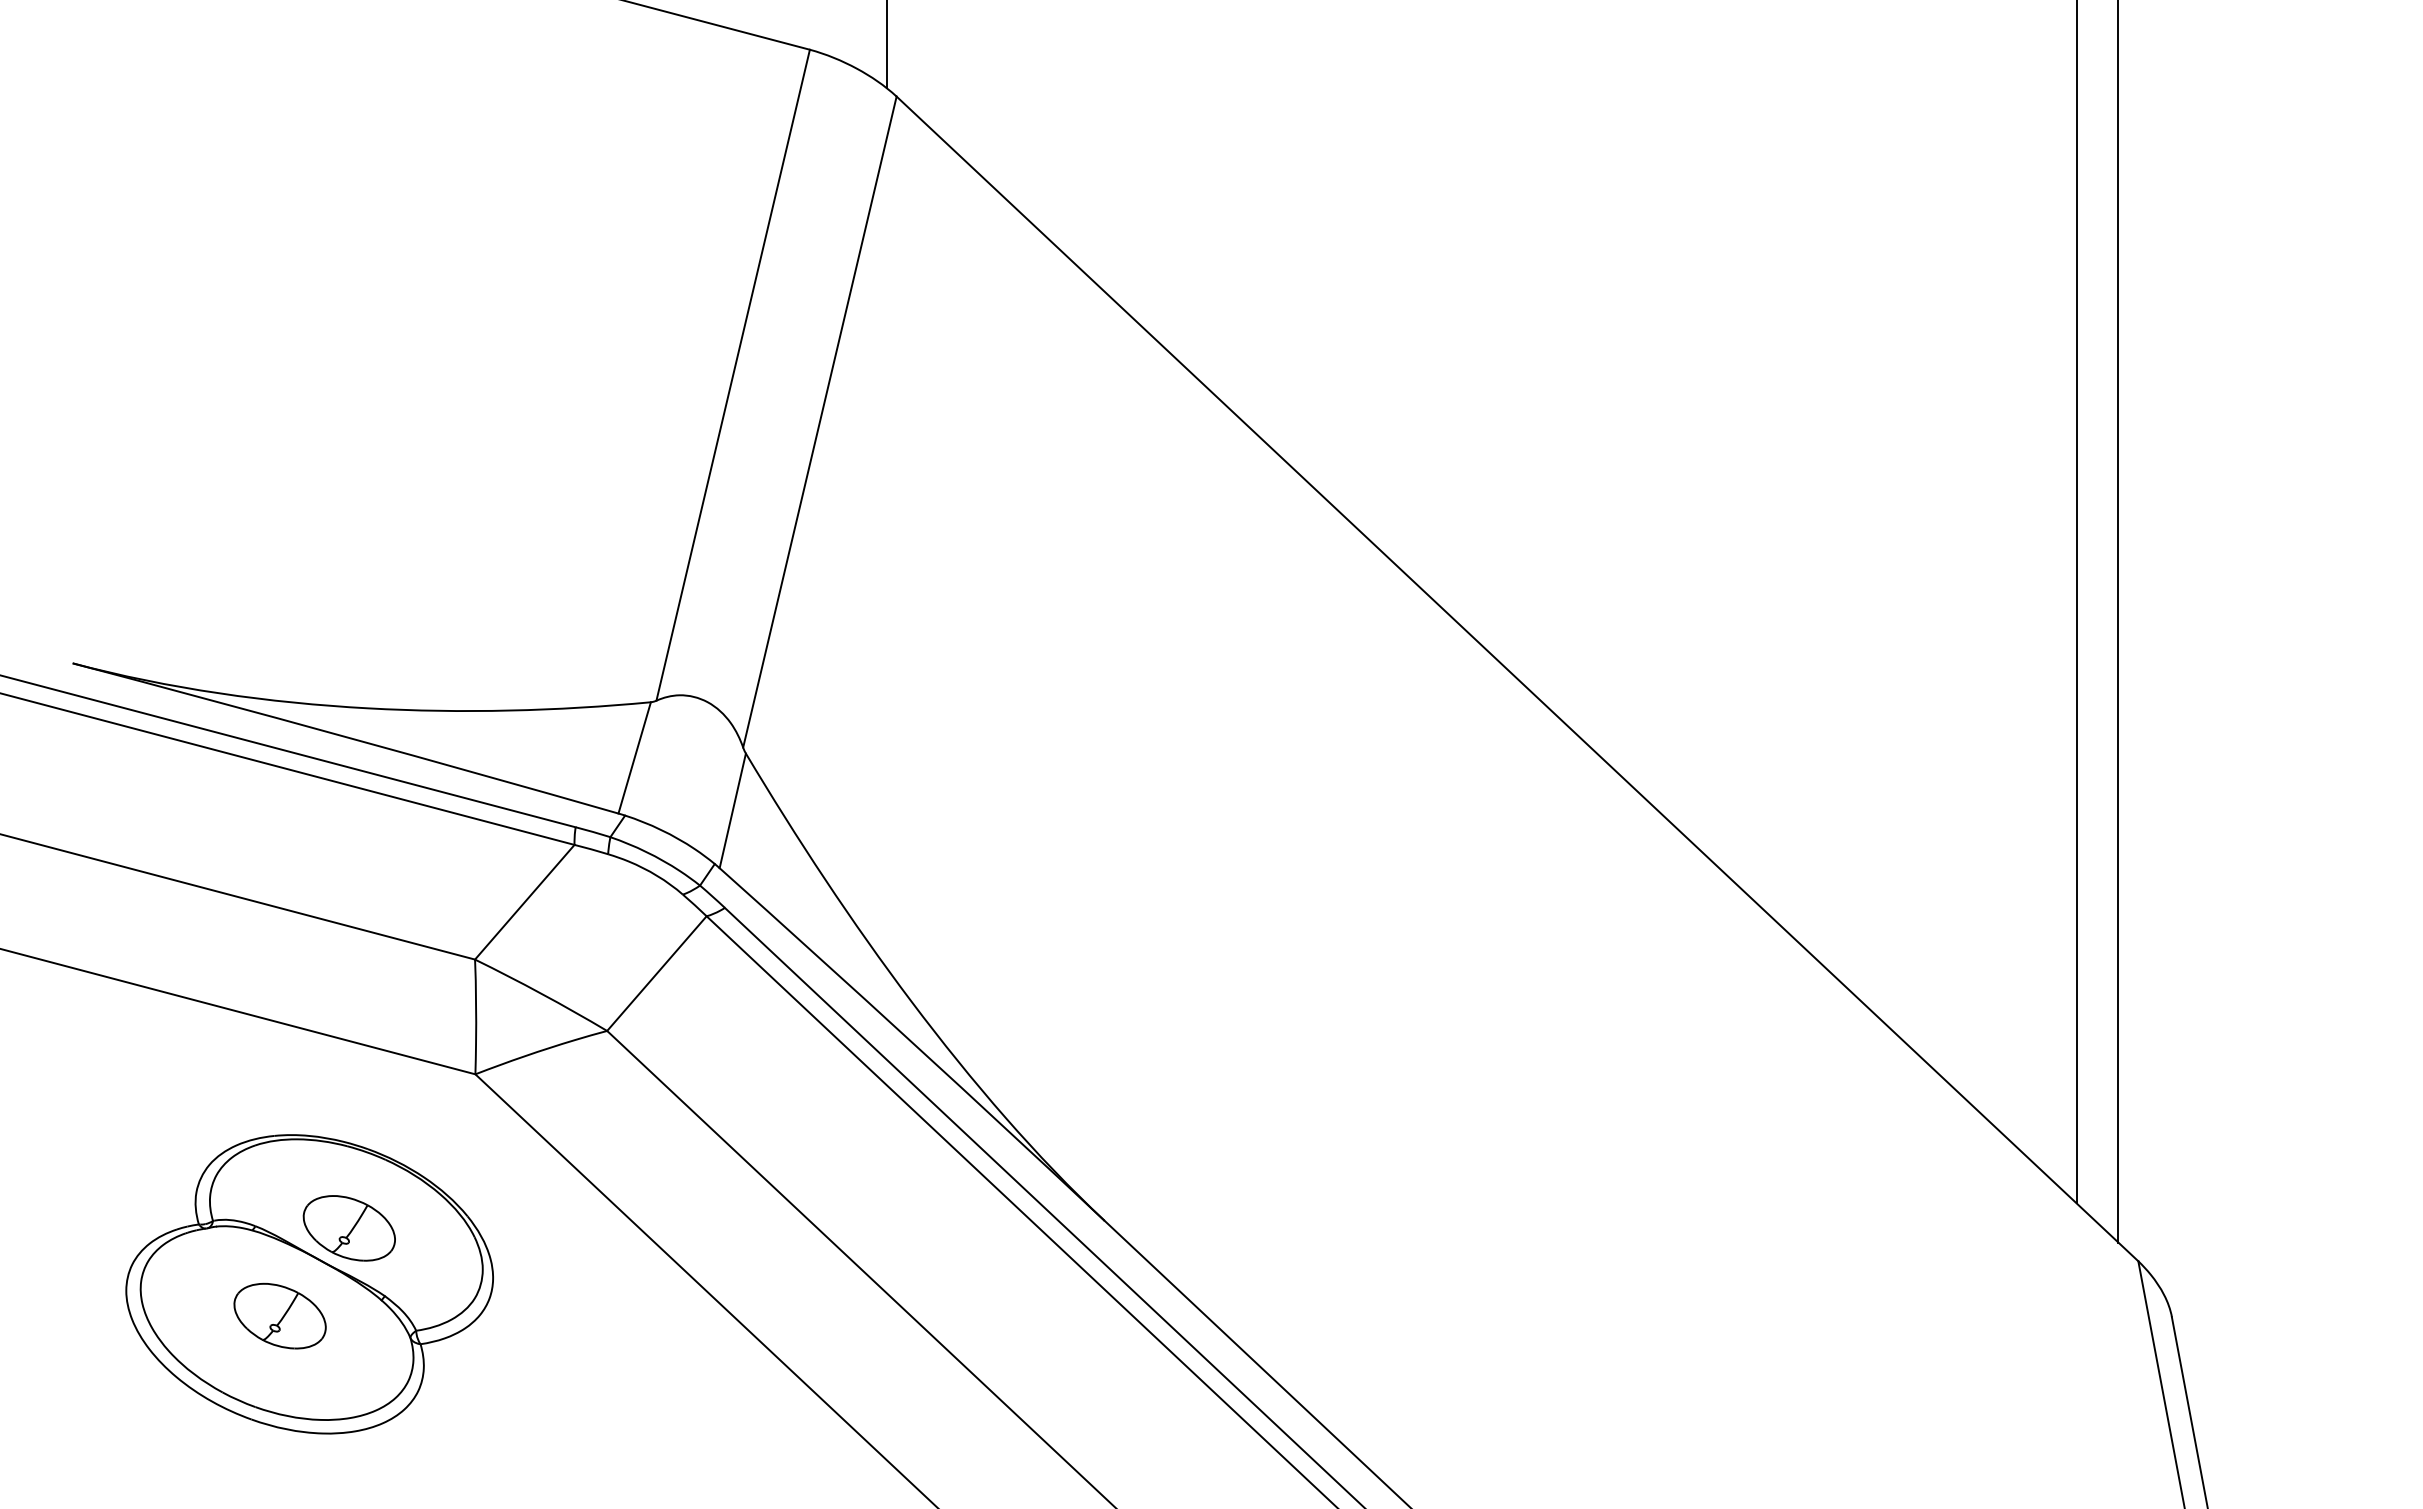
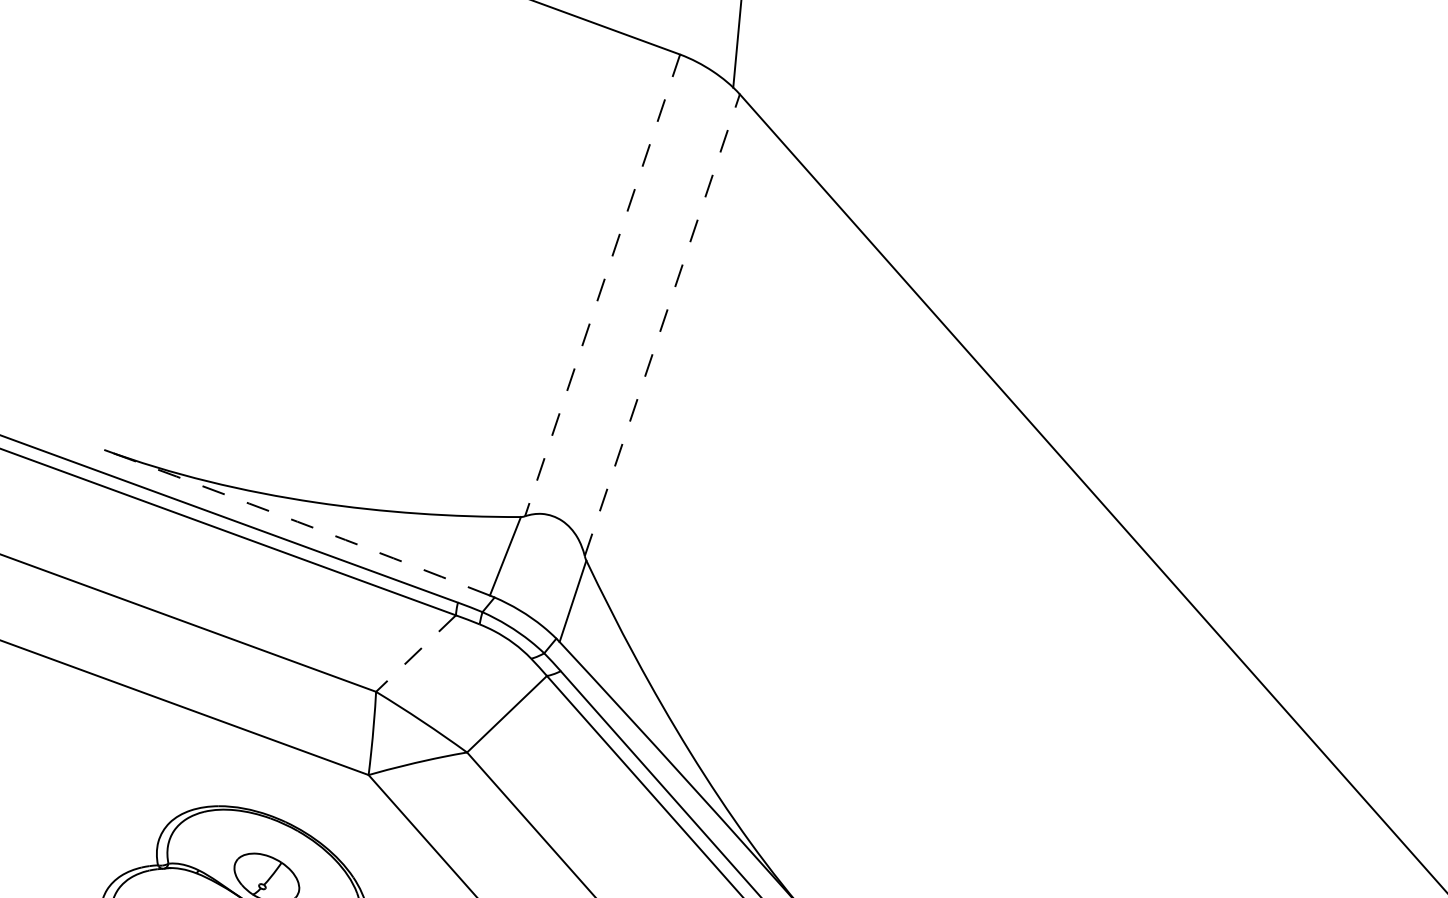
line: (733, 375) -> (602, 285), solid -> dashed
line: (820, 421) -> (662, 324), solid -> dashed
arc: (345, 737) -> (297, 522), solid -> dashed
line: (524, 902) -> (415, 653), solid -> dashed

